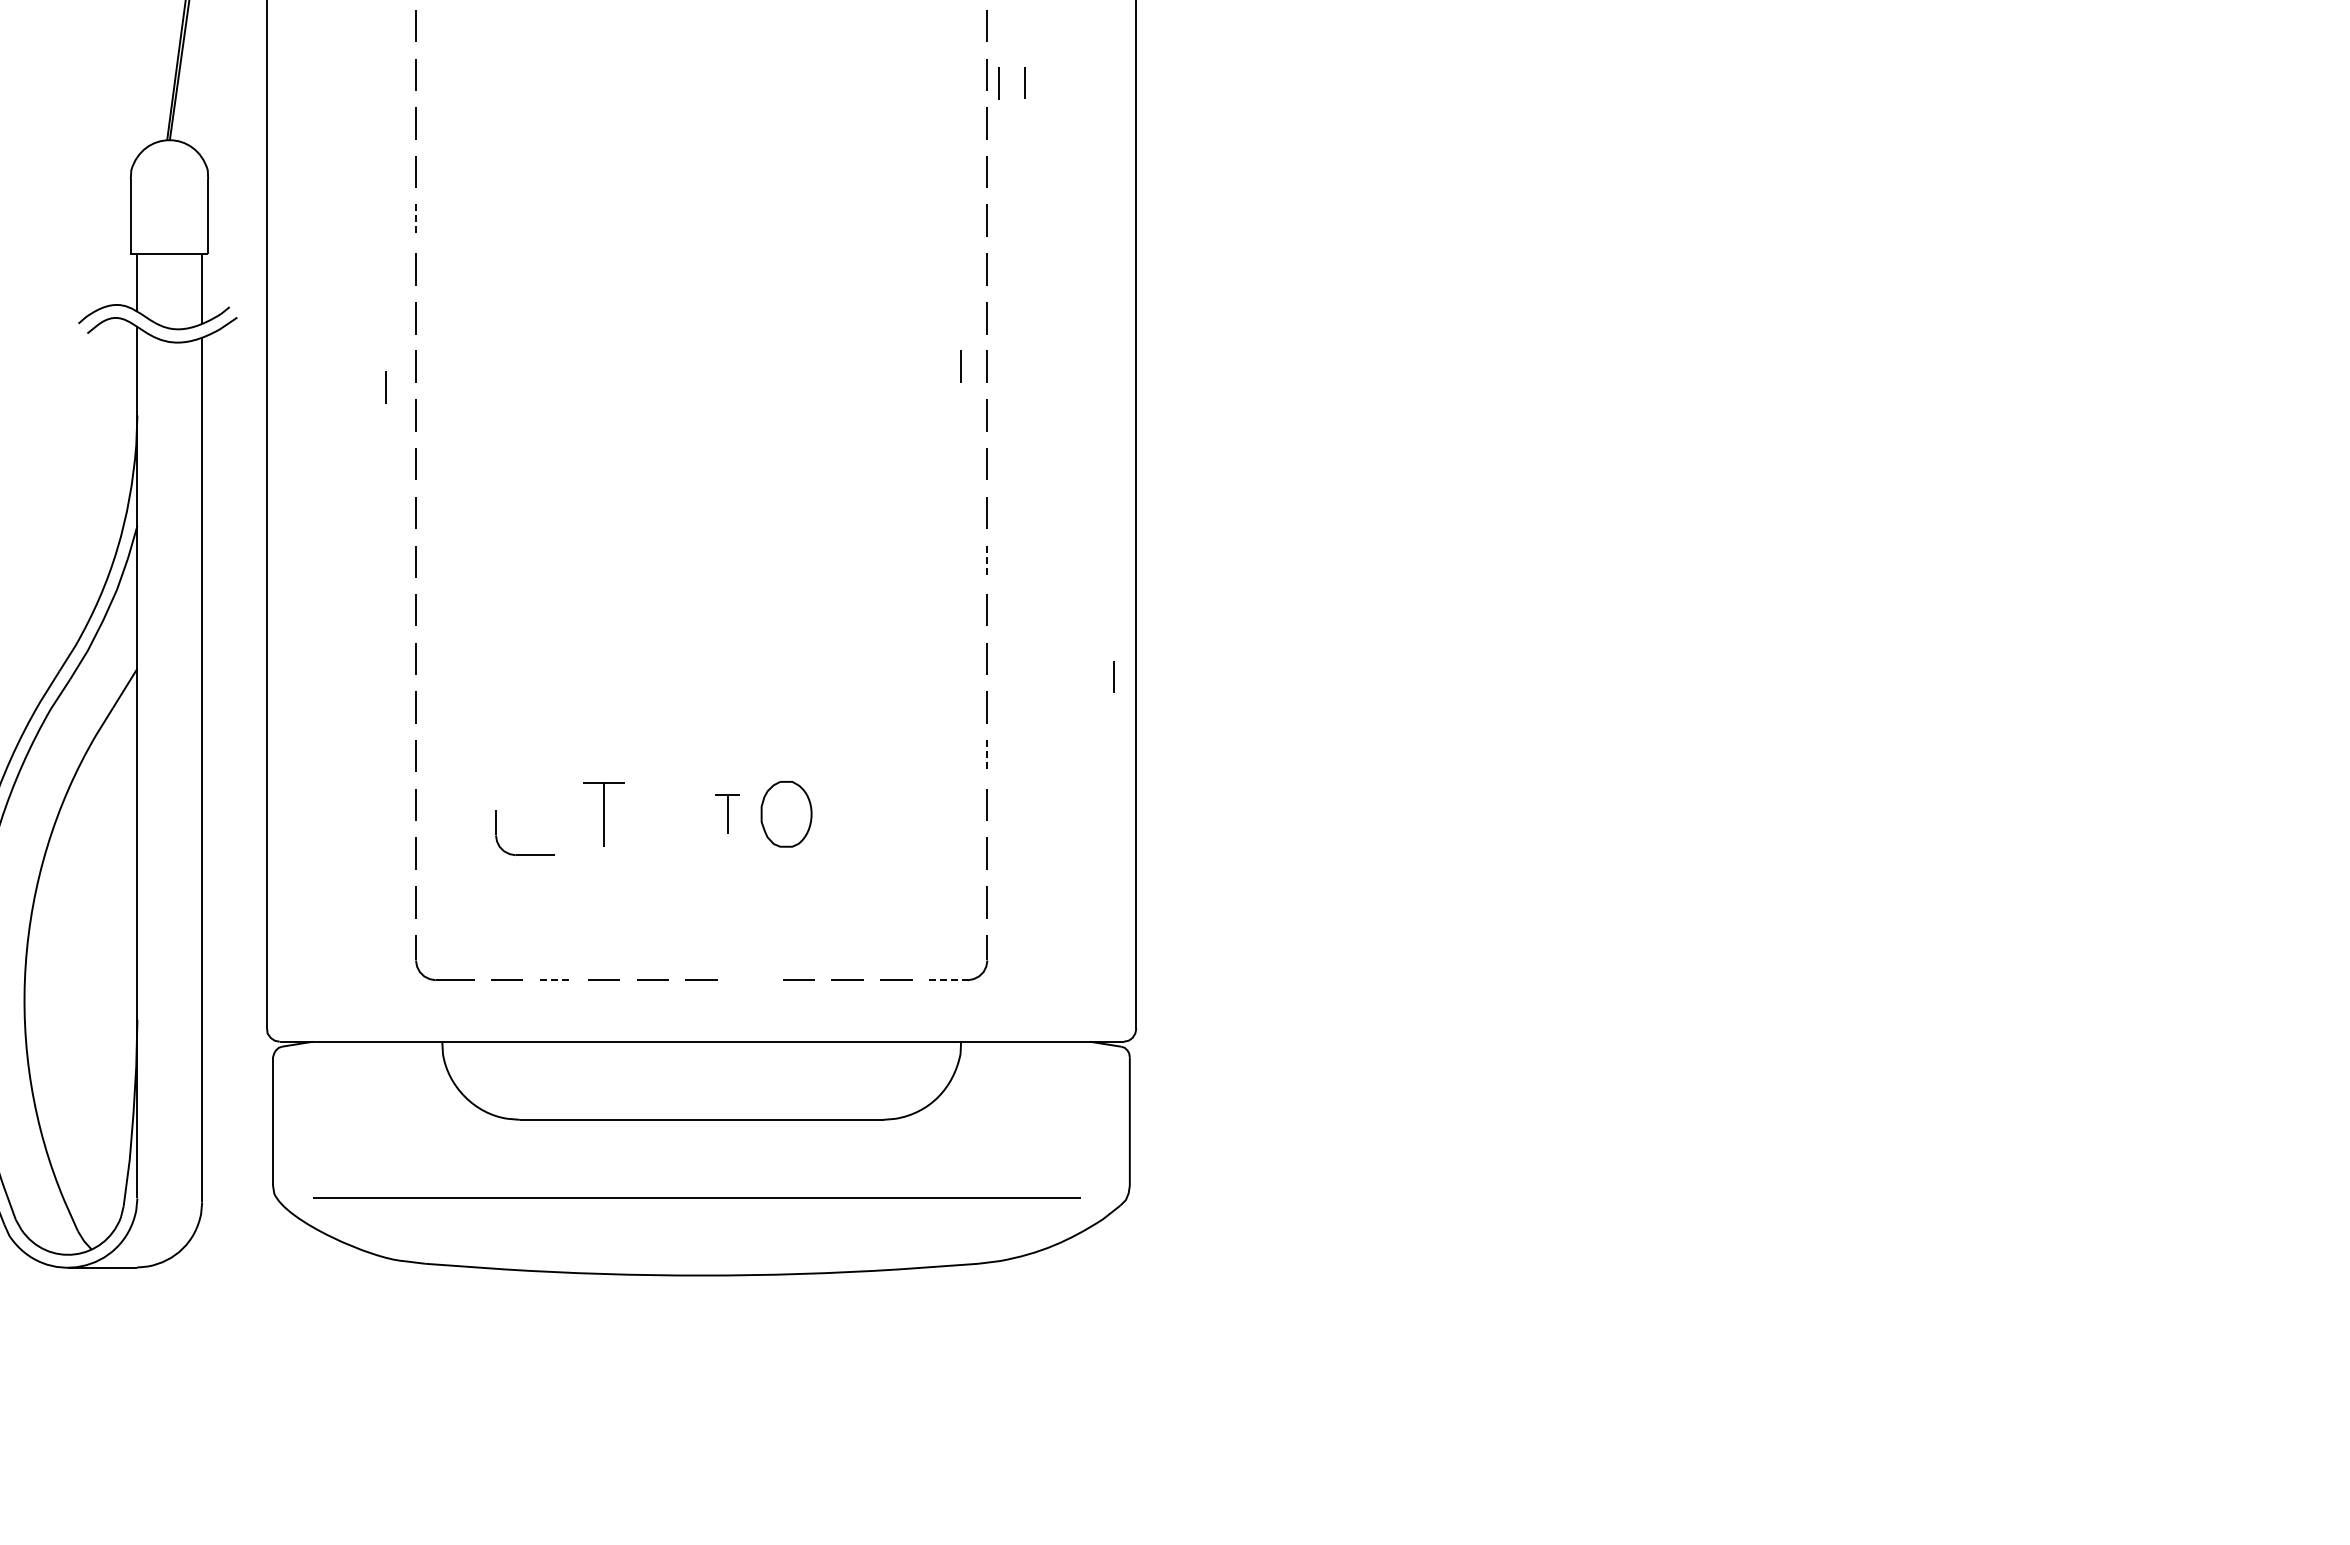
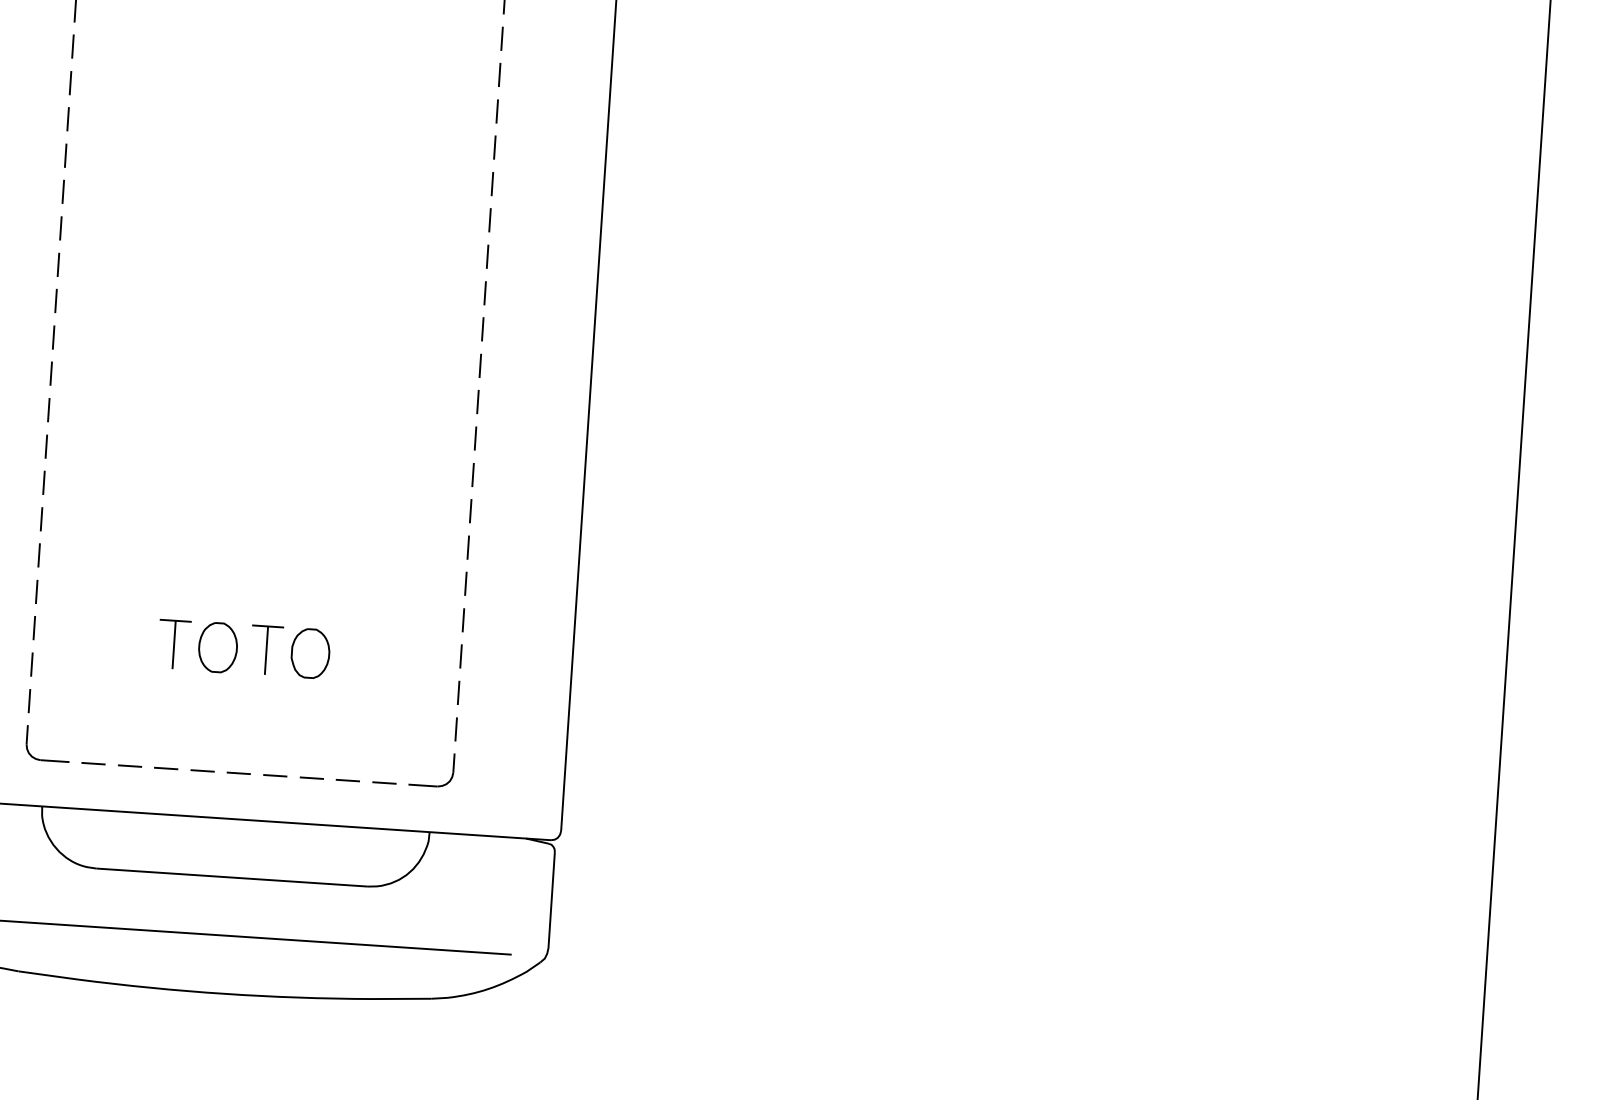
line: (1024, 82) -> (524, 118), removed
line: (998, 83) -> (505, 118), removed
line: (415, 221) -> (62, 192), dashed -> solid
line: (960, 366) -> (462, 327), removed
line: (385, 387) -> (32, 315), removed
line: (987, 562) -> (473, 475), dashed -> solid
line: (1113, 676) -> (561, 566), removed
line: (987, 756) -> (463, 620), dashed -> solid
part: (727, 813) -> (266, 650), size x1.67
part: (662, 814) -> (217, 647), added
part: (524, 854) -> (112, 670), removed
line: (749, 979) -> (274, 775), added
line: (556, 980) -> (130, 766), dashed -> solid
line: (948, 980) -> (423, 785), dashed -> solid

